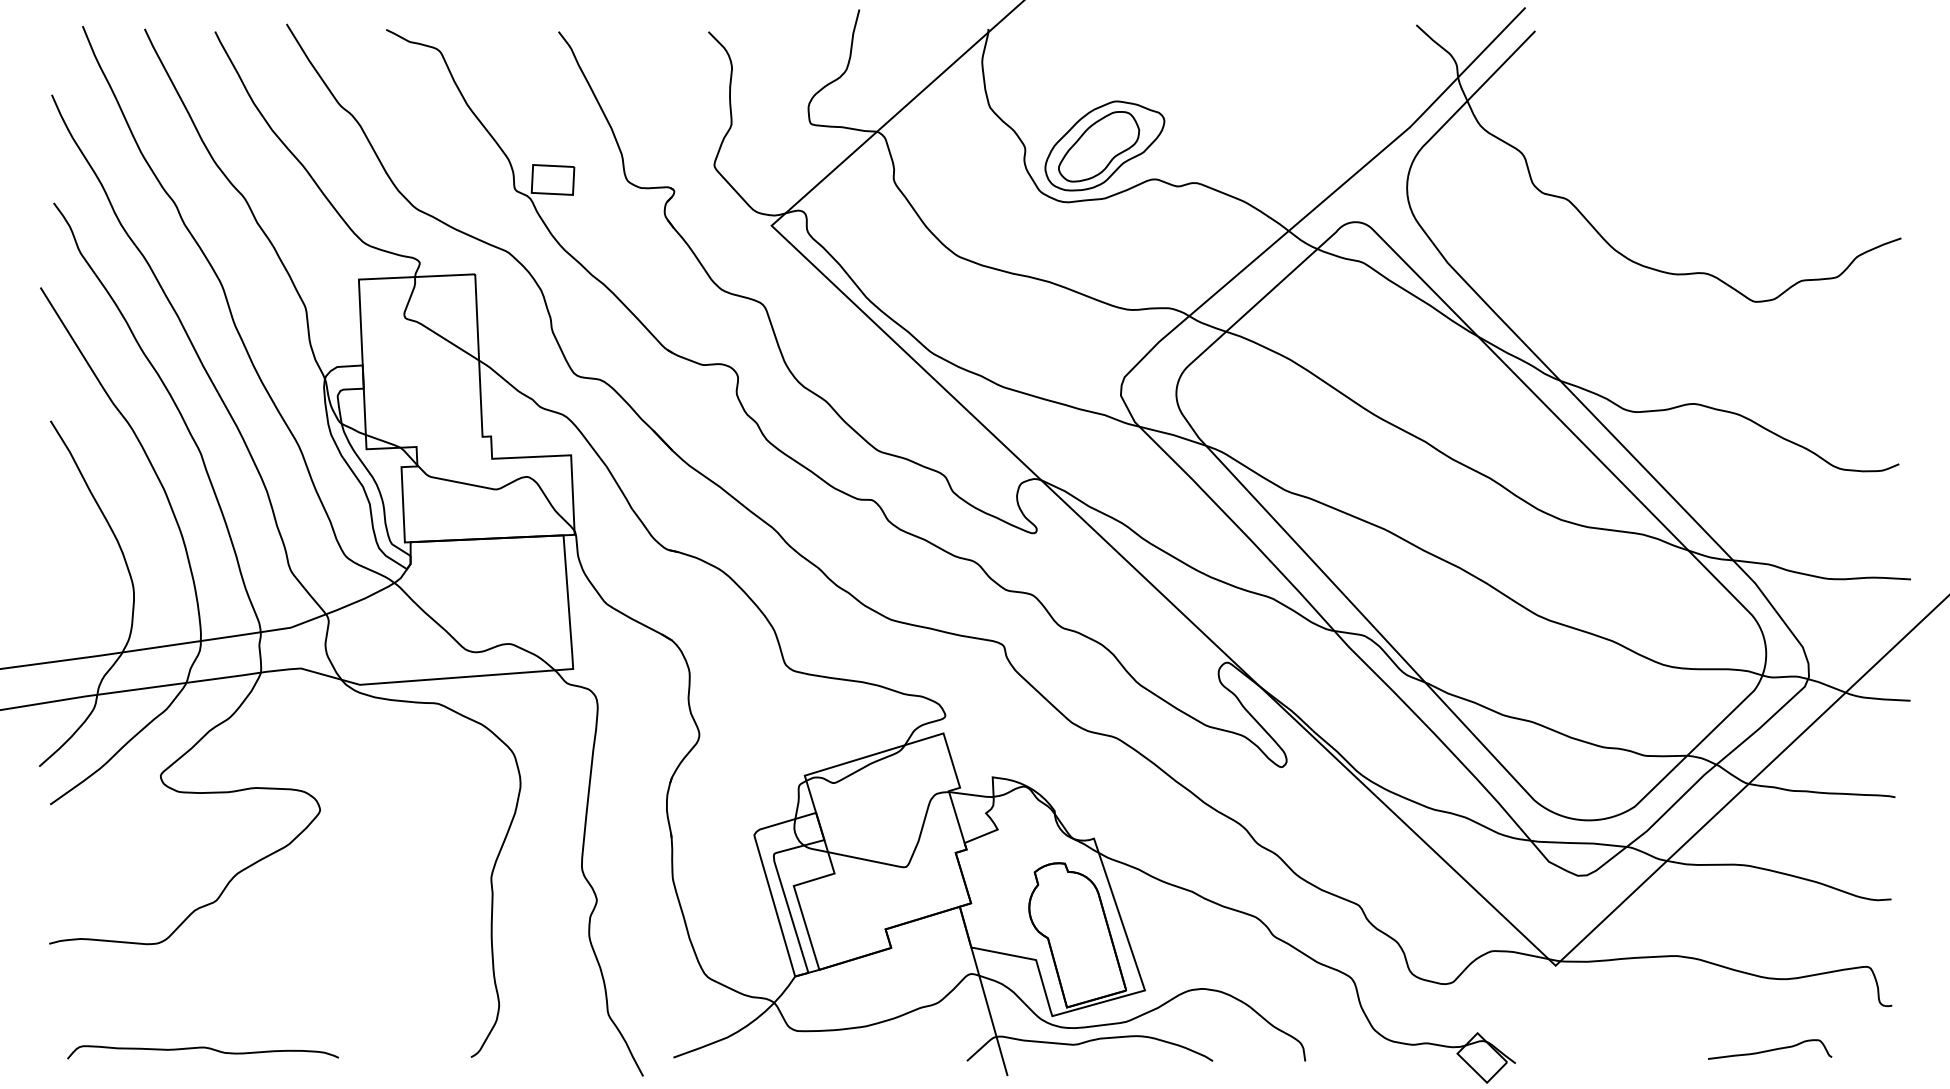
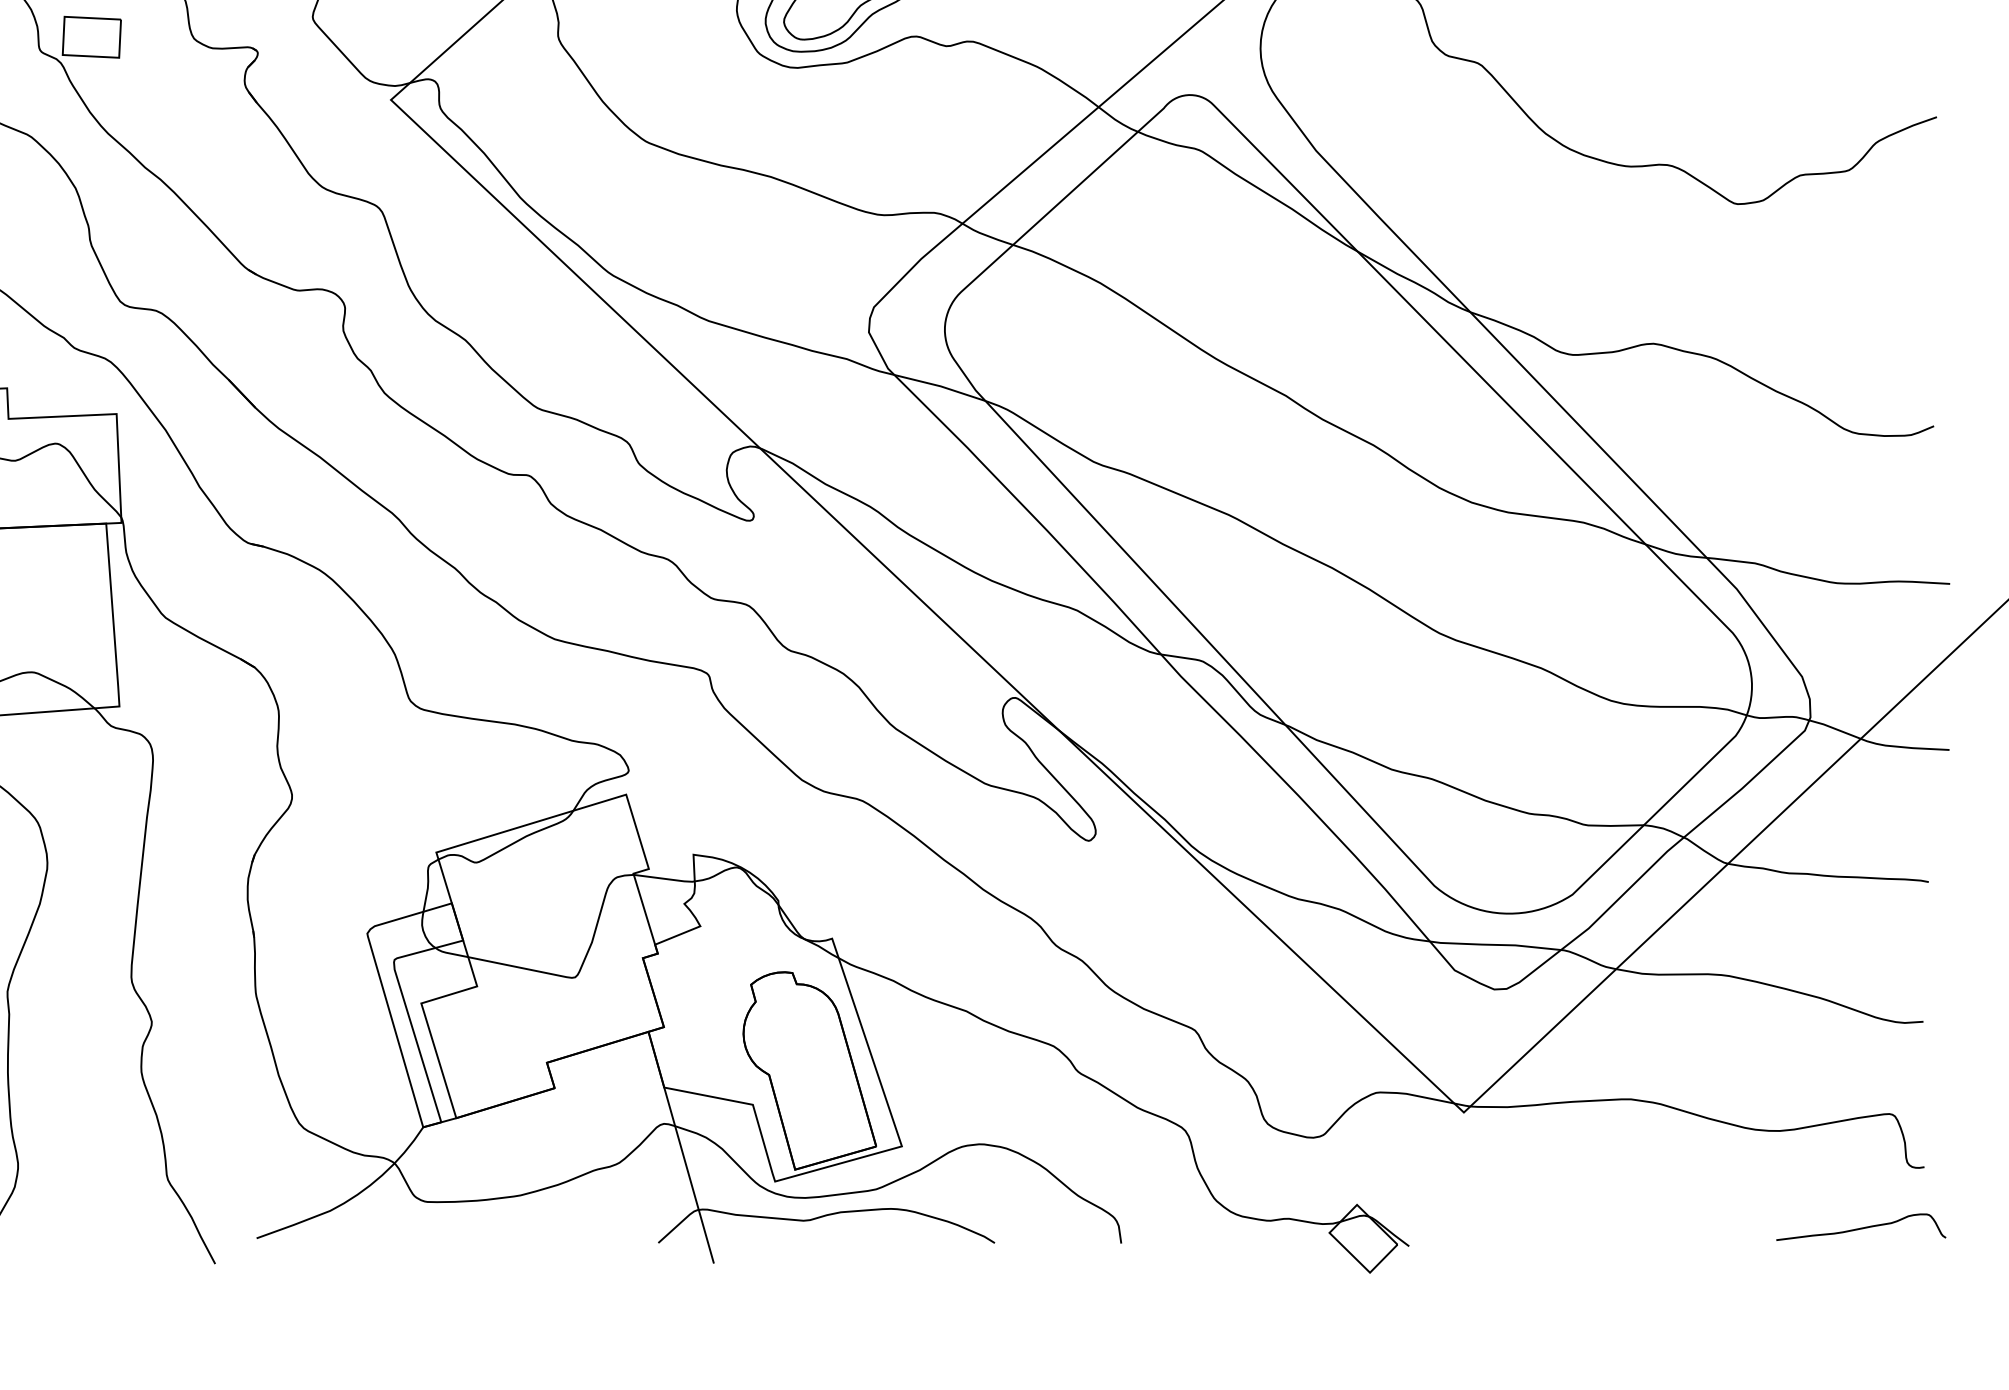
curve: (1770, 1049) -> (1861, 1227), moved

